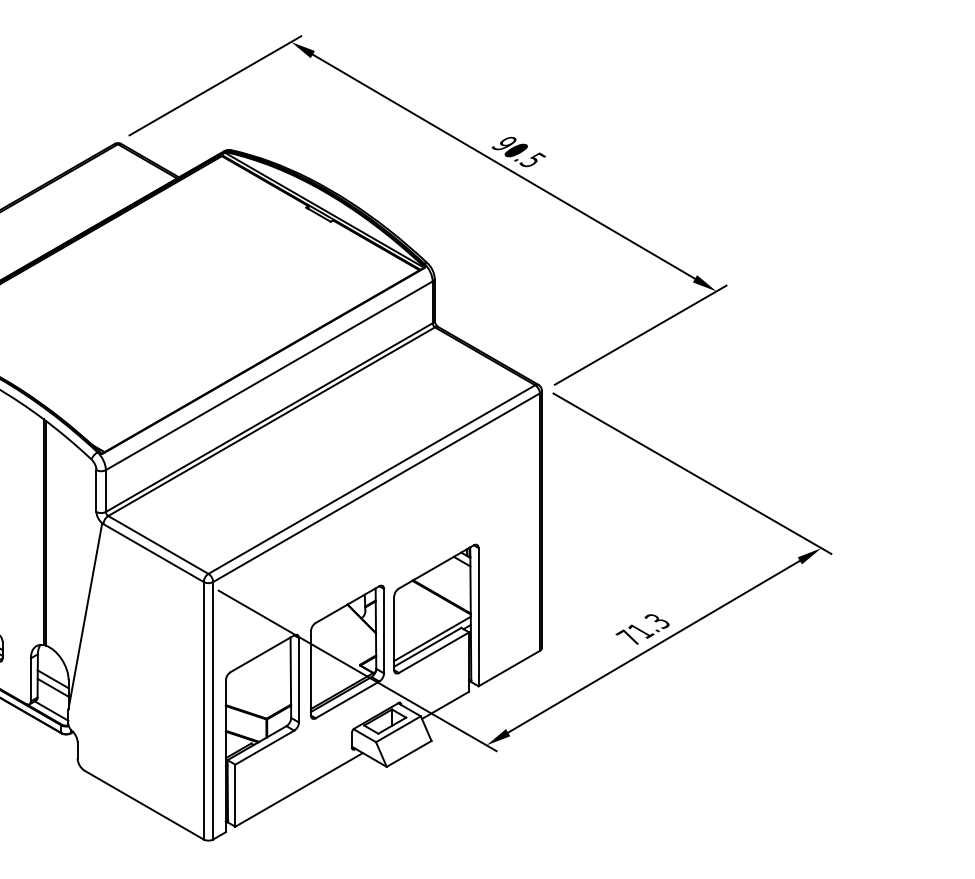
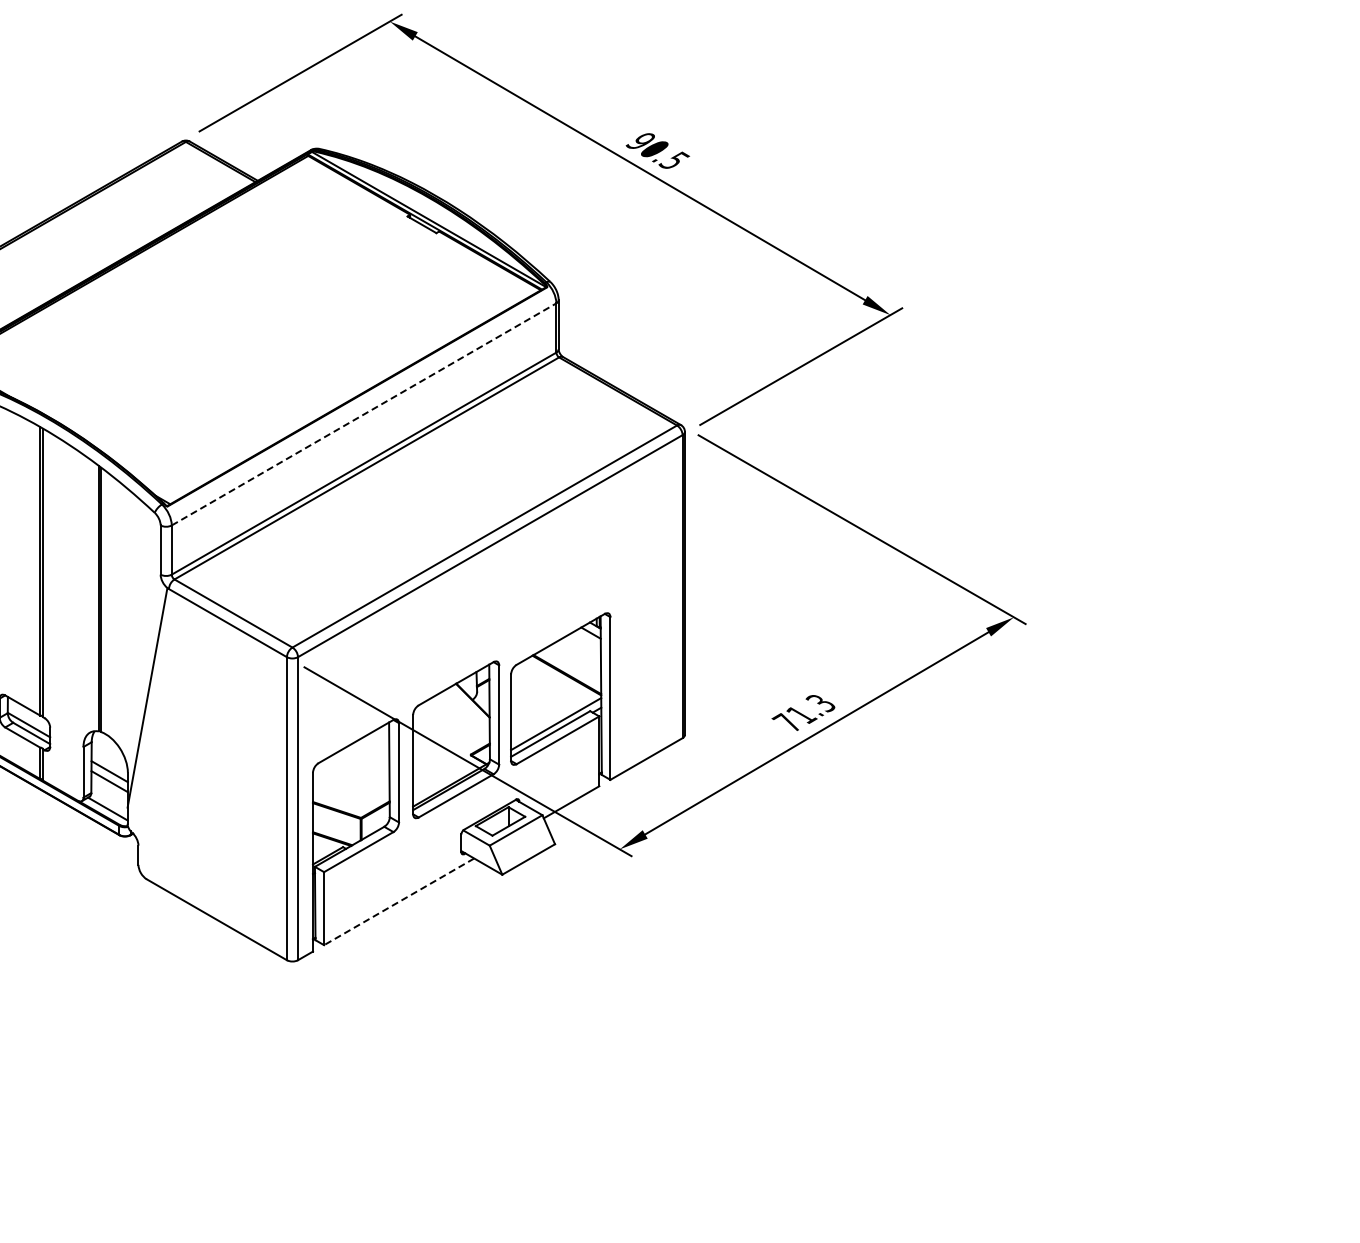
line: (269, 375) -> (364, 414), solid -> dashed
line: (299, 789) -> (399, 901), solid -> dashed

